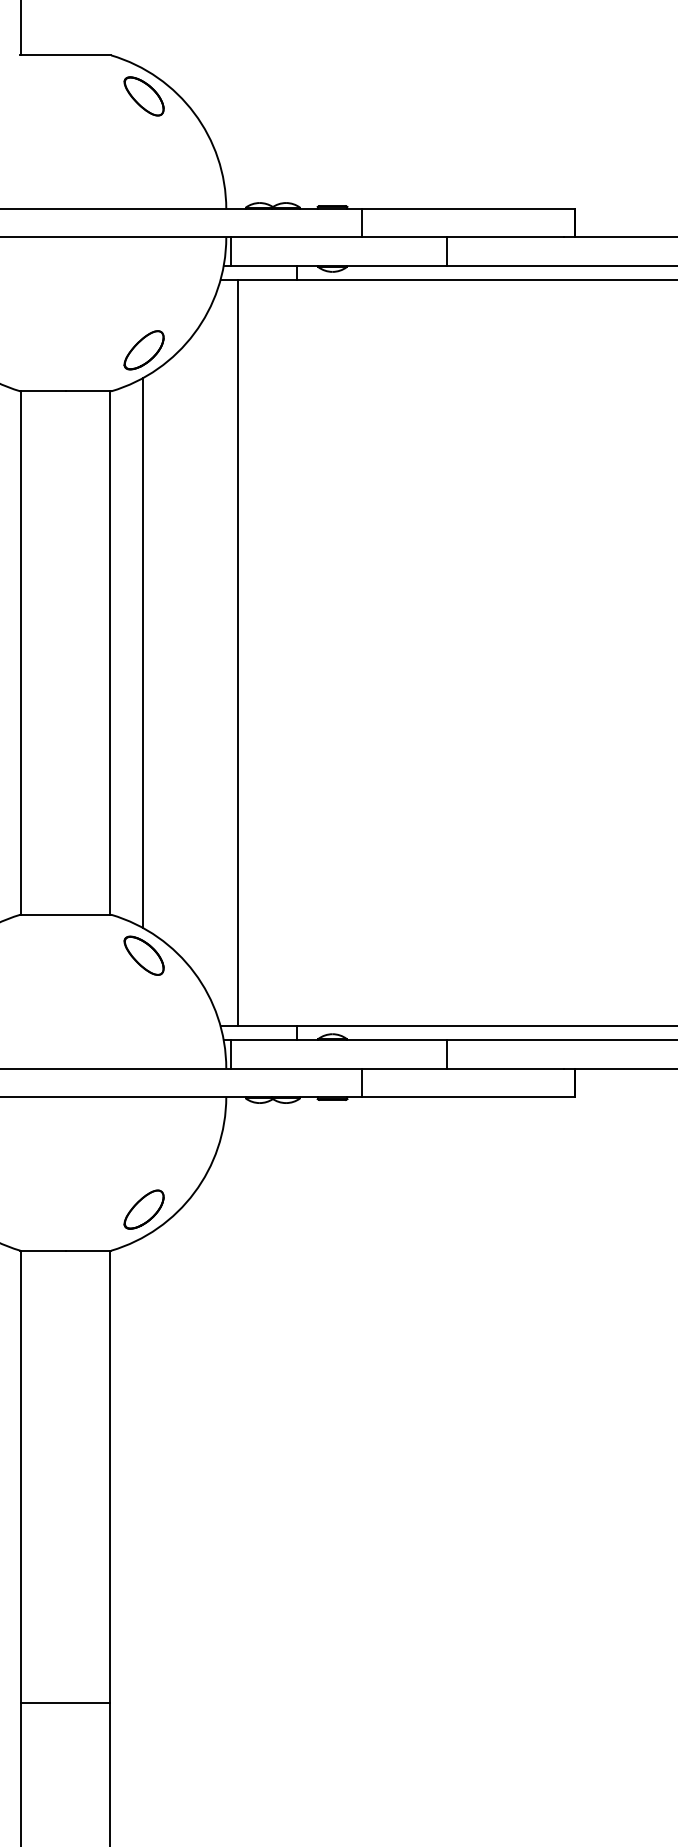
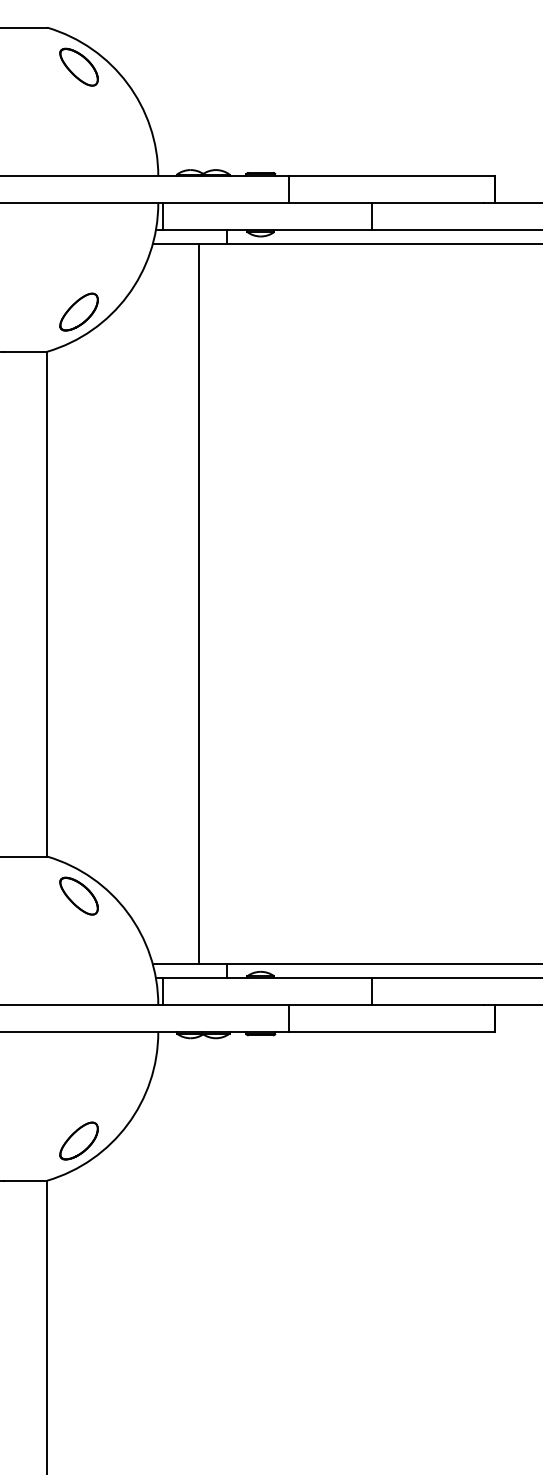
line: (143, 652) -> (78, 603), removed
line: (237, 652) -> (199, 603), moved

